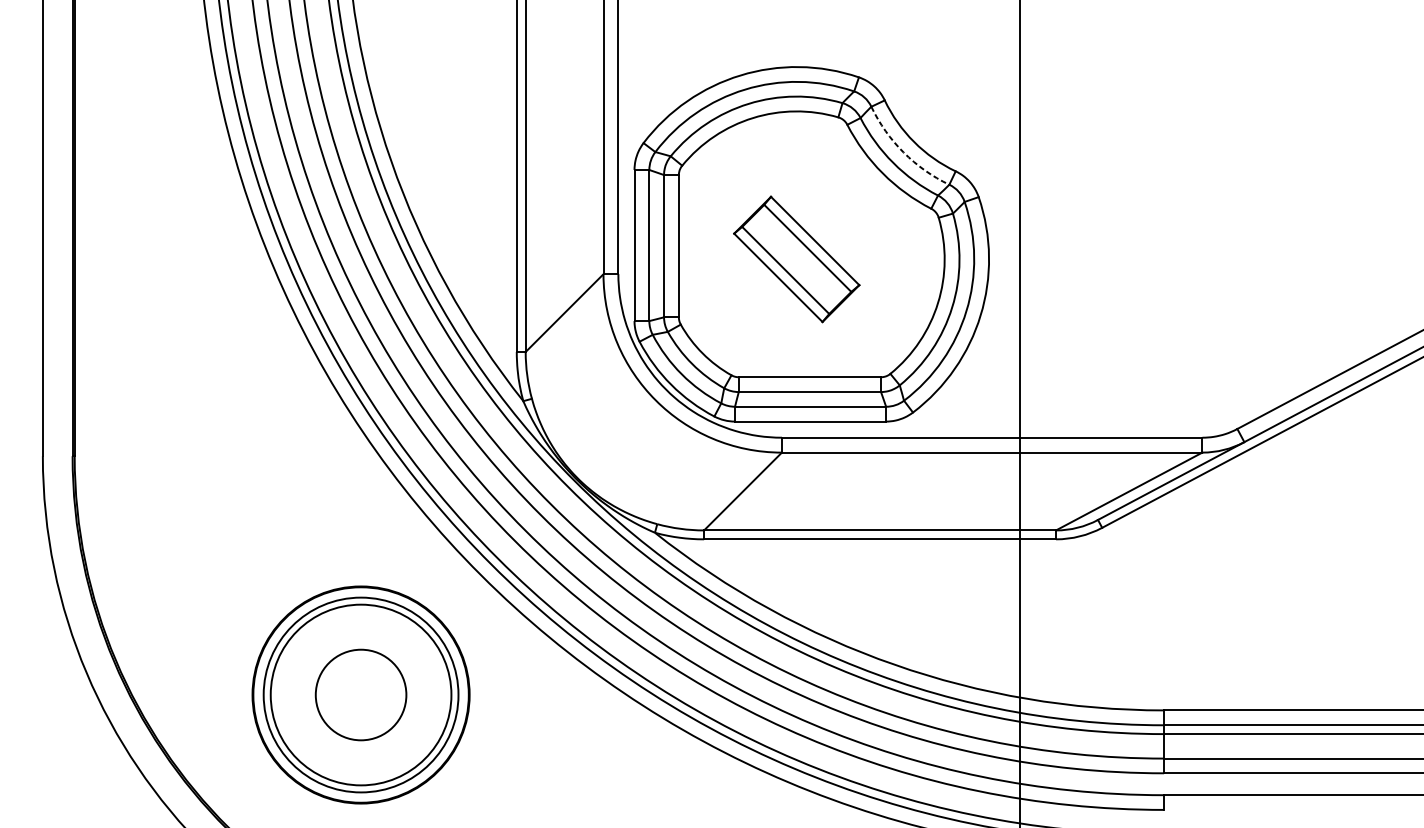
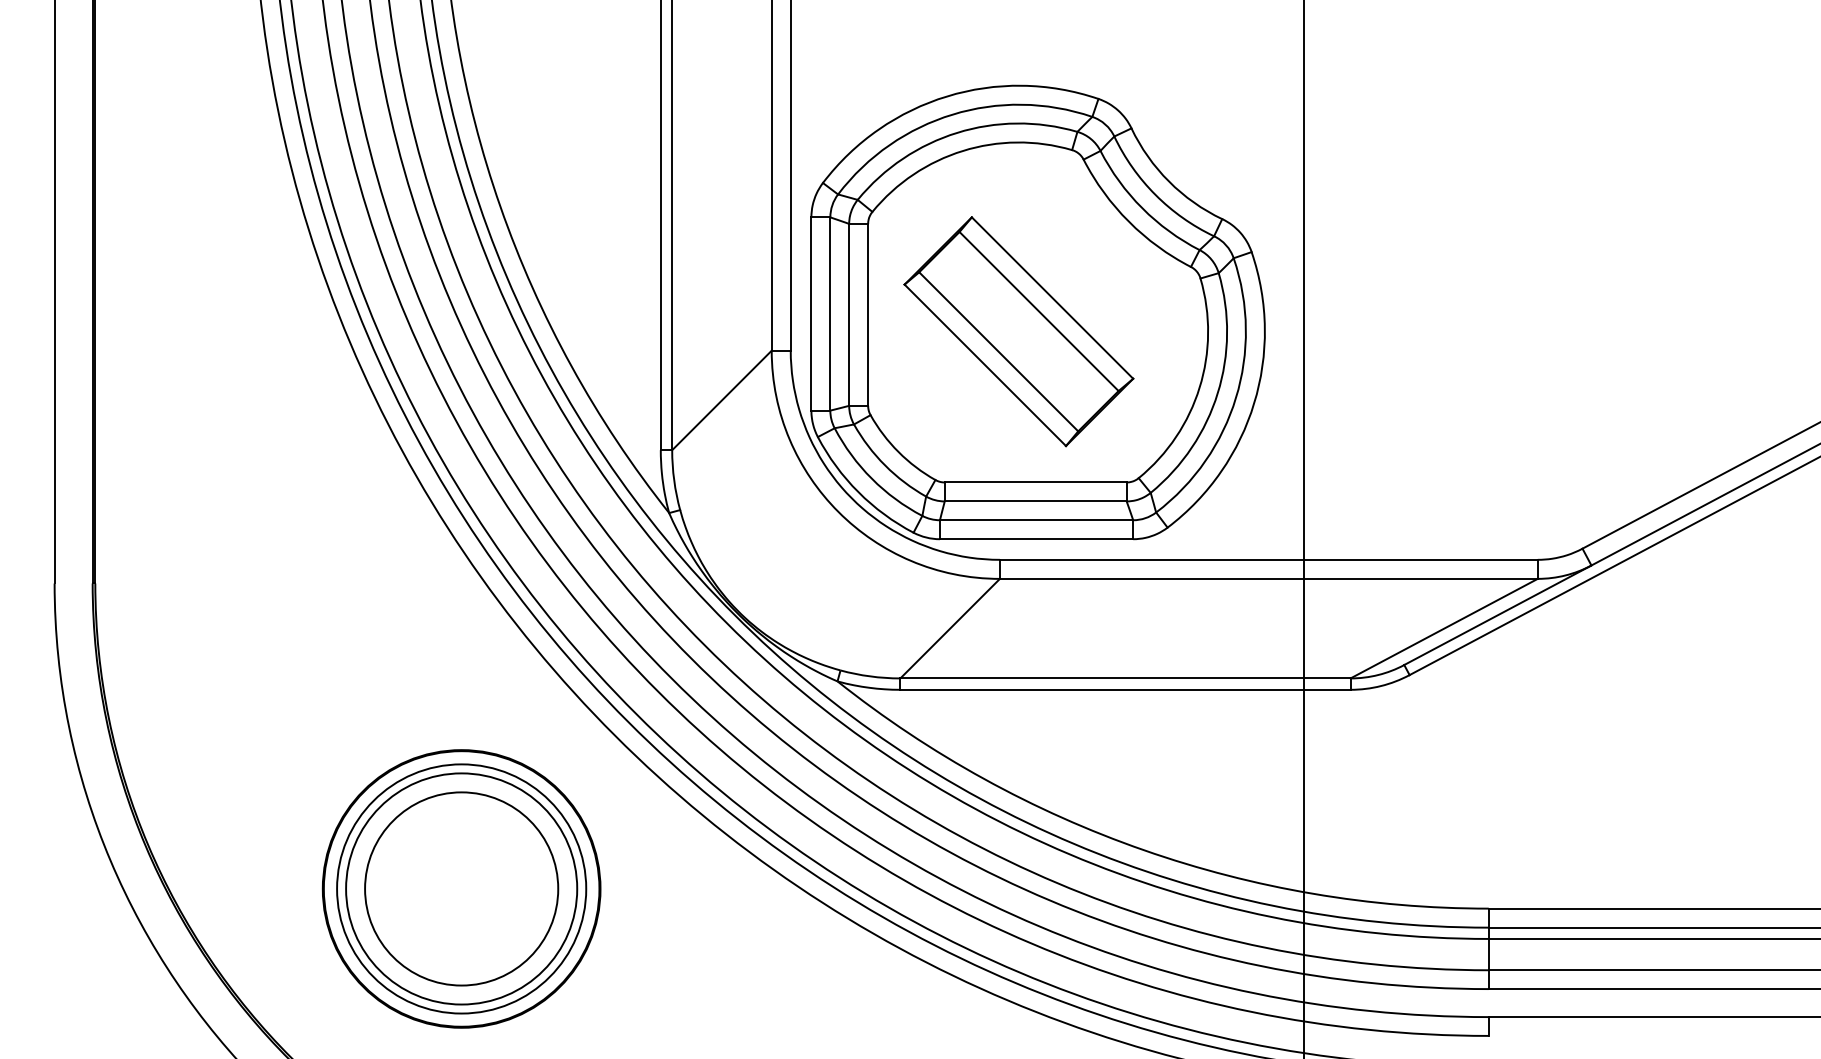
arc: (903, 152) -> (1155, 195), dashed -> solid
part: (796, 259) -> (1018, 331), size x1.43
circle: (360, 694) -> (461, 888), size x1.67

